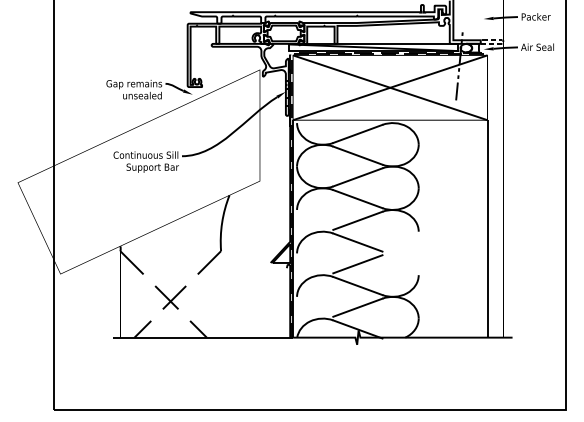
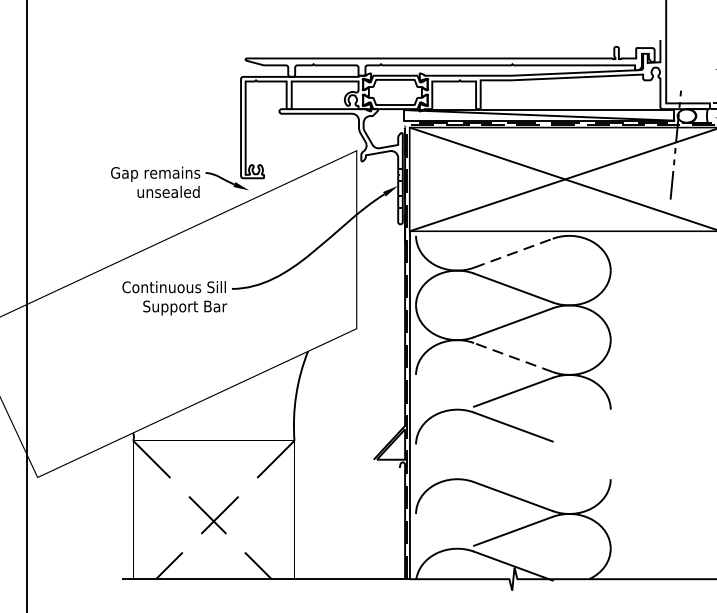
line: (358, 133) -> (514, 252), solid -> dashed
line: (357, 198) -> (512, 356), solid -> dashed
line: (357, 264) -> (512, 462), removed

